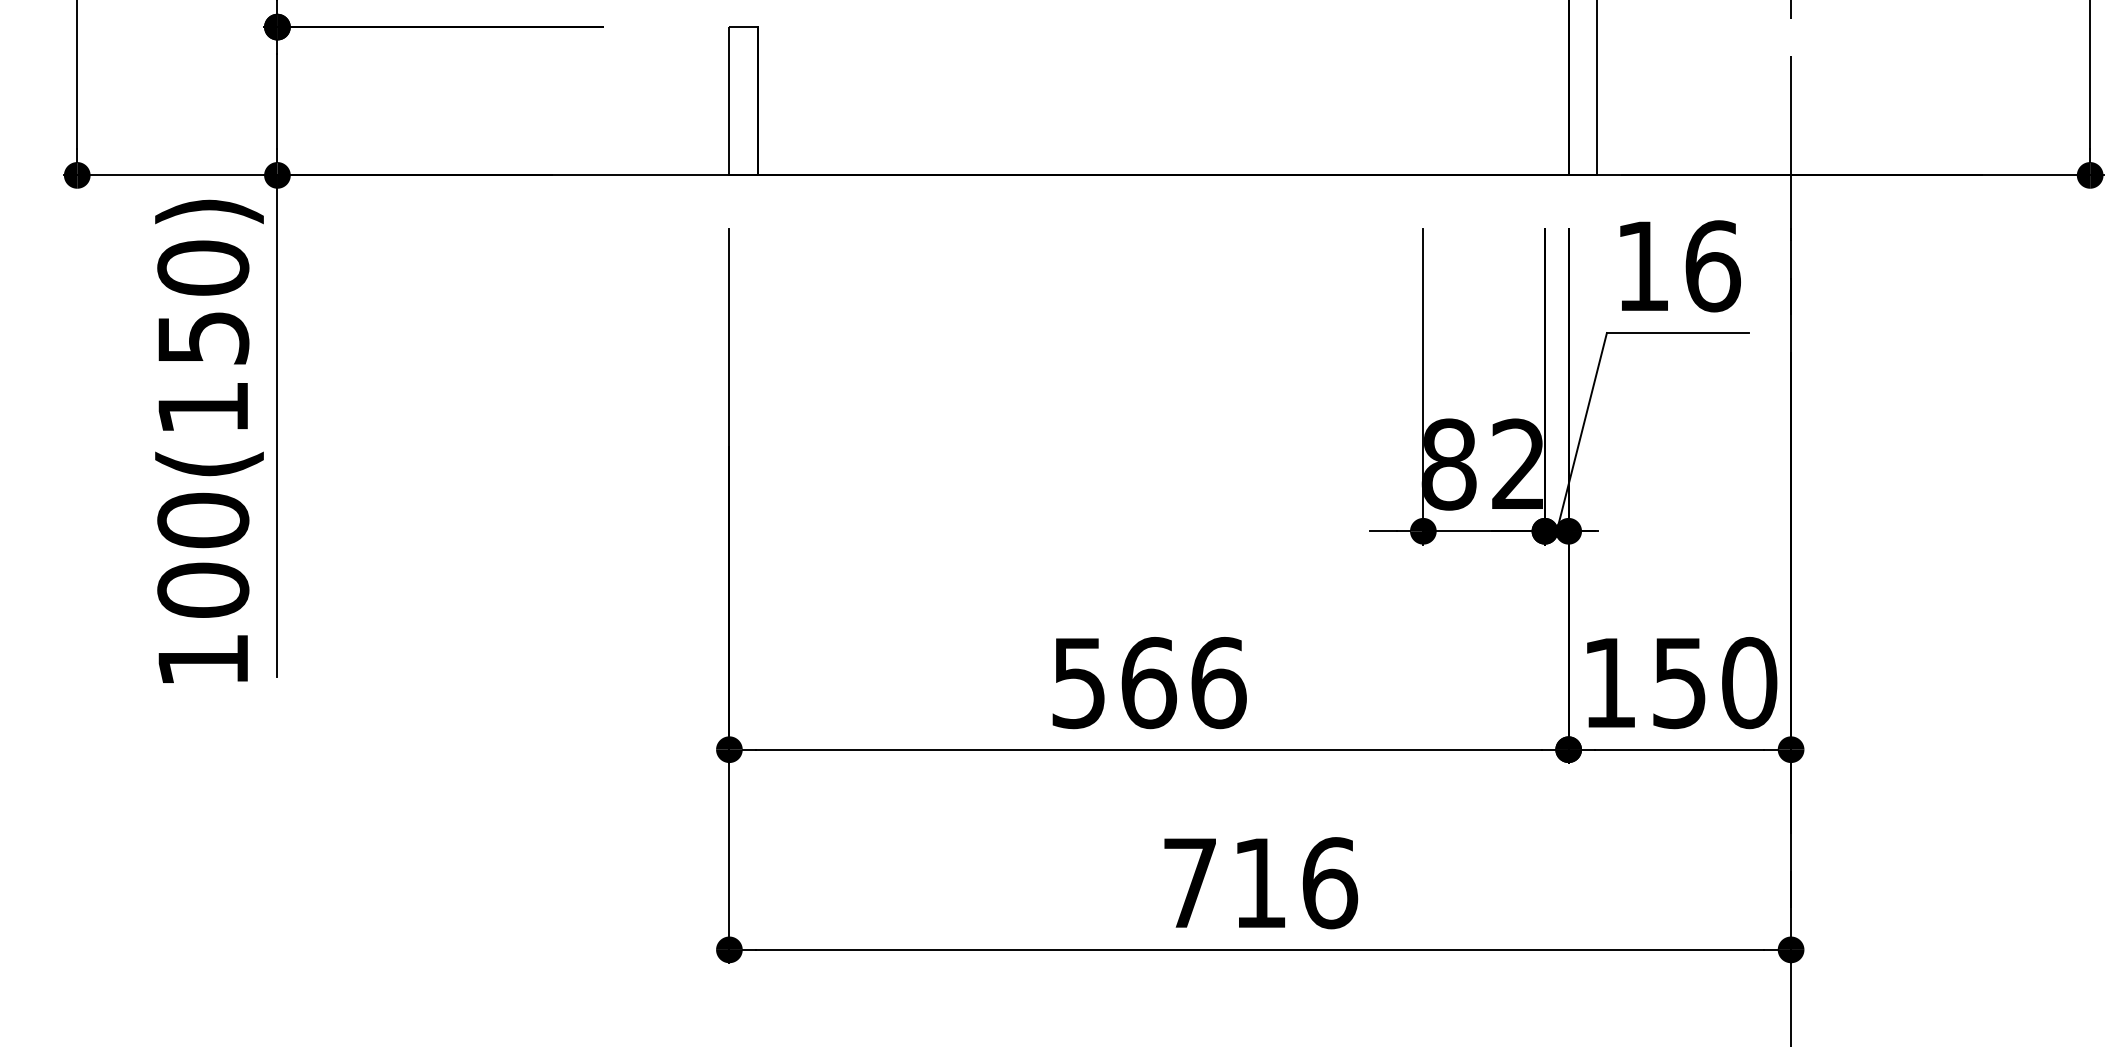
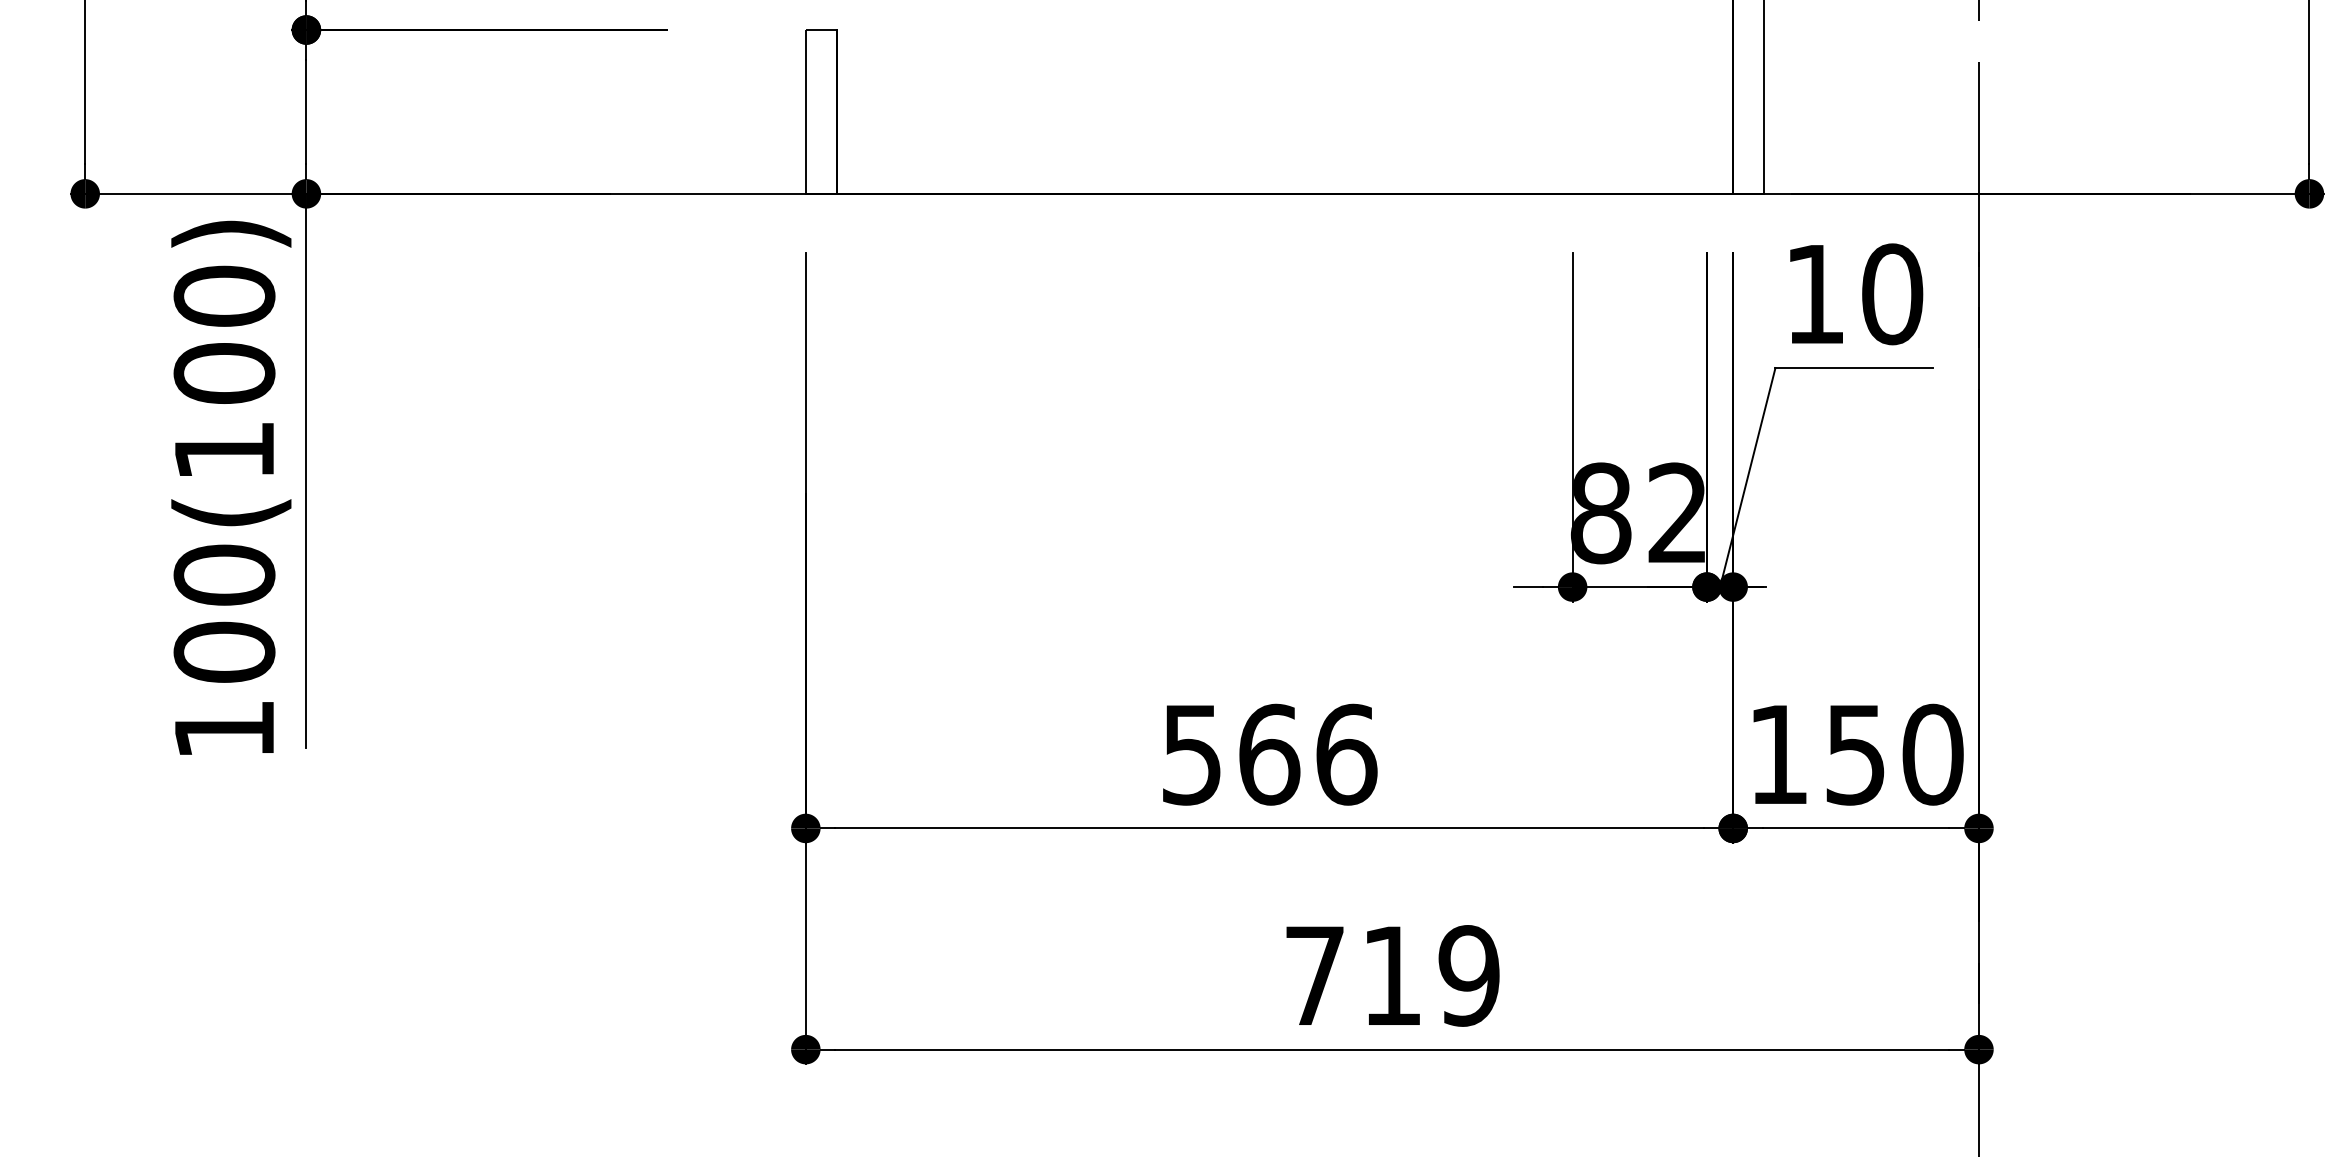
text: (1712, 266) -> (1892, 294), 16 -> 10
text: (203, 337) -> (224, 373), 100(150) -> 100(100)
text: (1330, 882) -> (1469, 975), 716 -> 719

